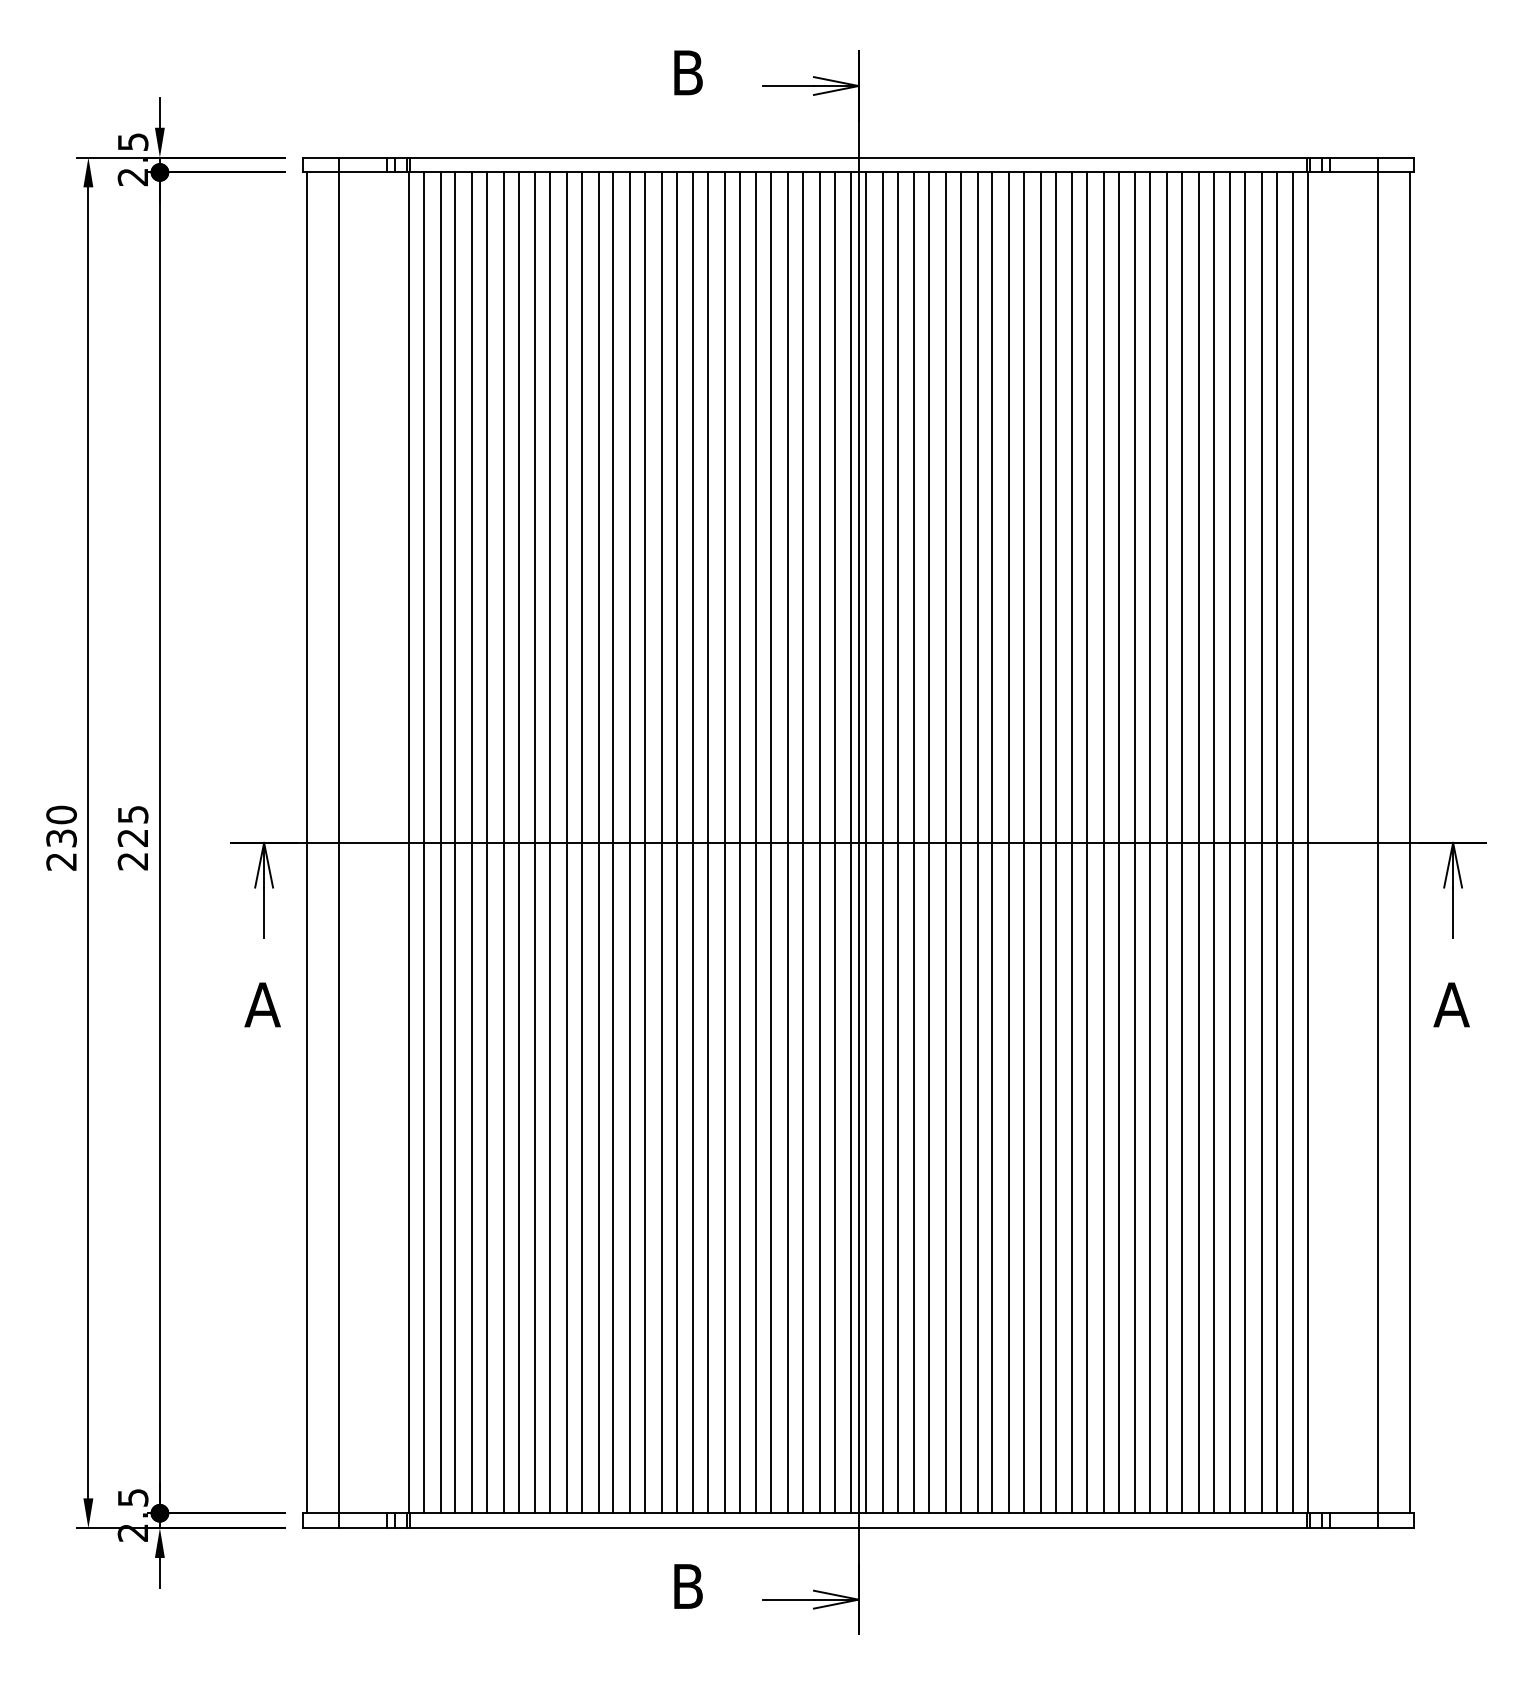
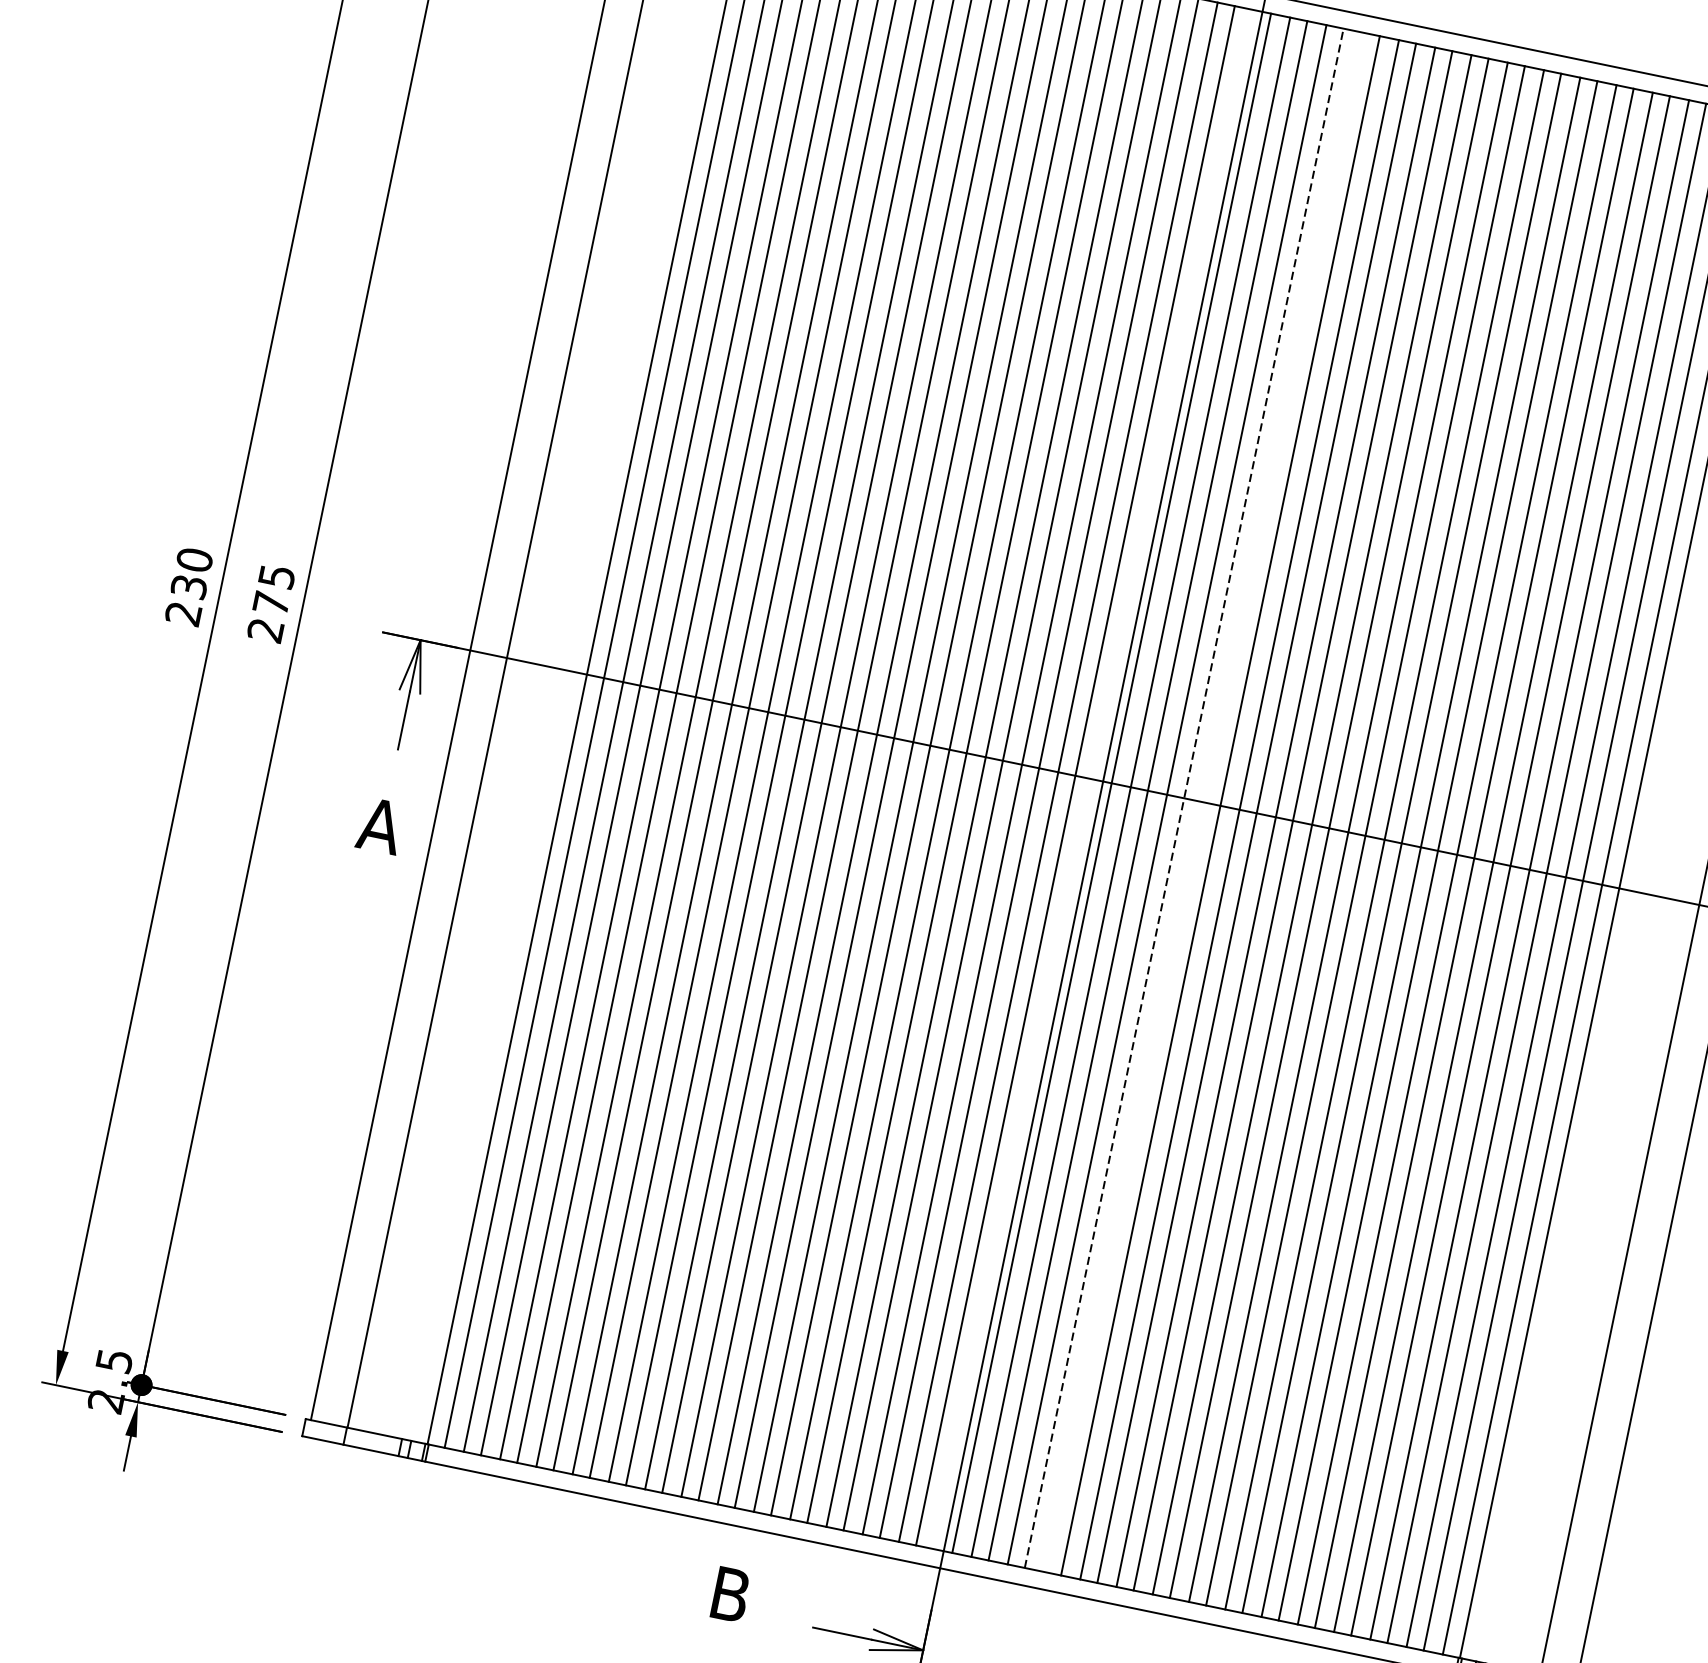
text: (132, 837) -> (270, 602), 225 -> 275
line: (851, 842) -> (1095, 779), removed
line: (929, 842) -> (1184, 797), solid -> dashed
line: (945, 842) -> (1202, 801), removed

